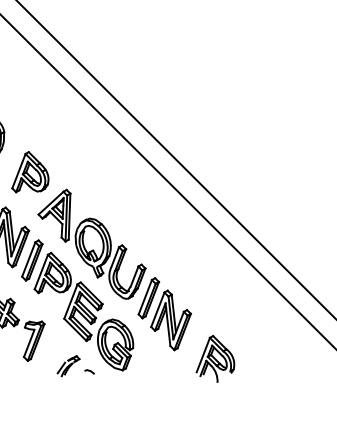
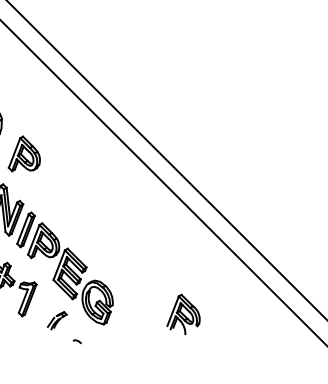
part: (114, 270) -> (96, 238), removed
line: (88, 371) -> (76, 341), moved

